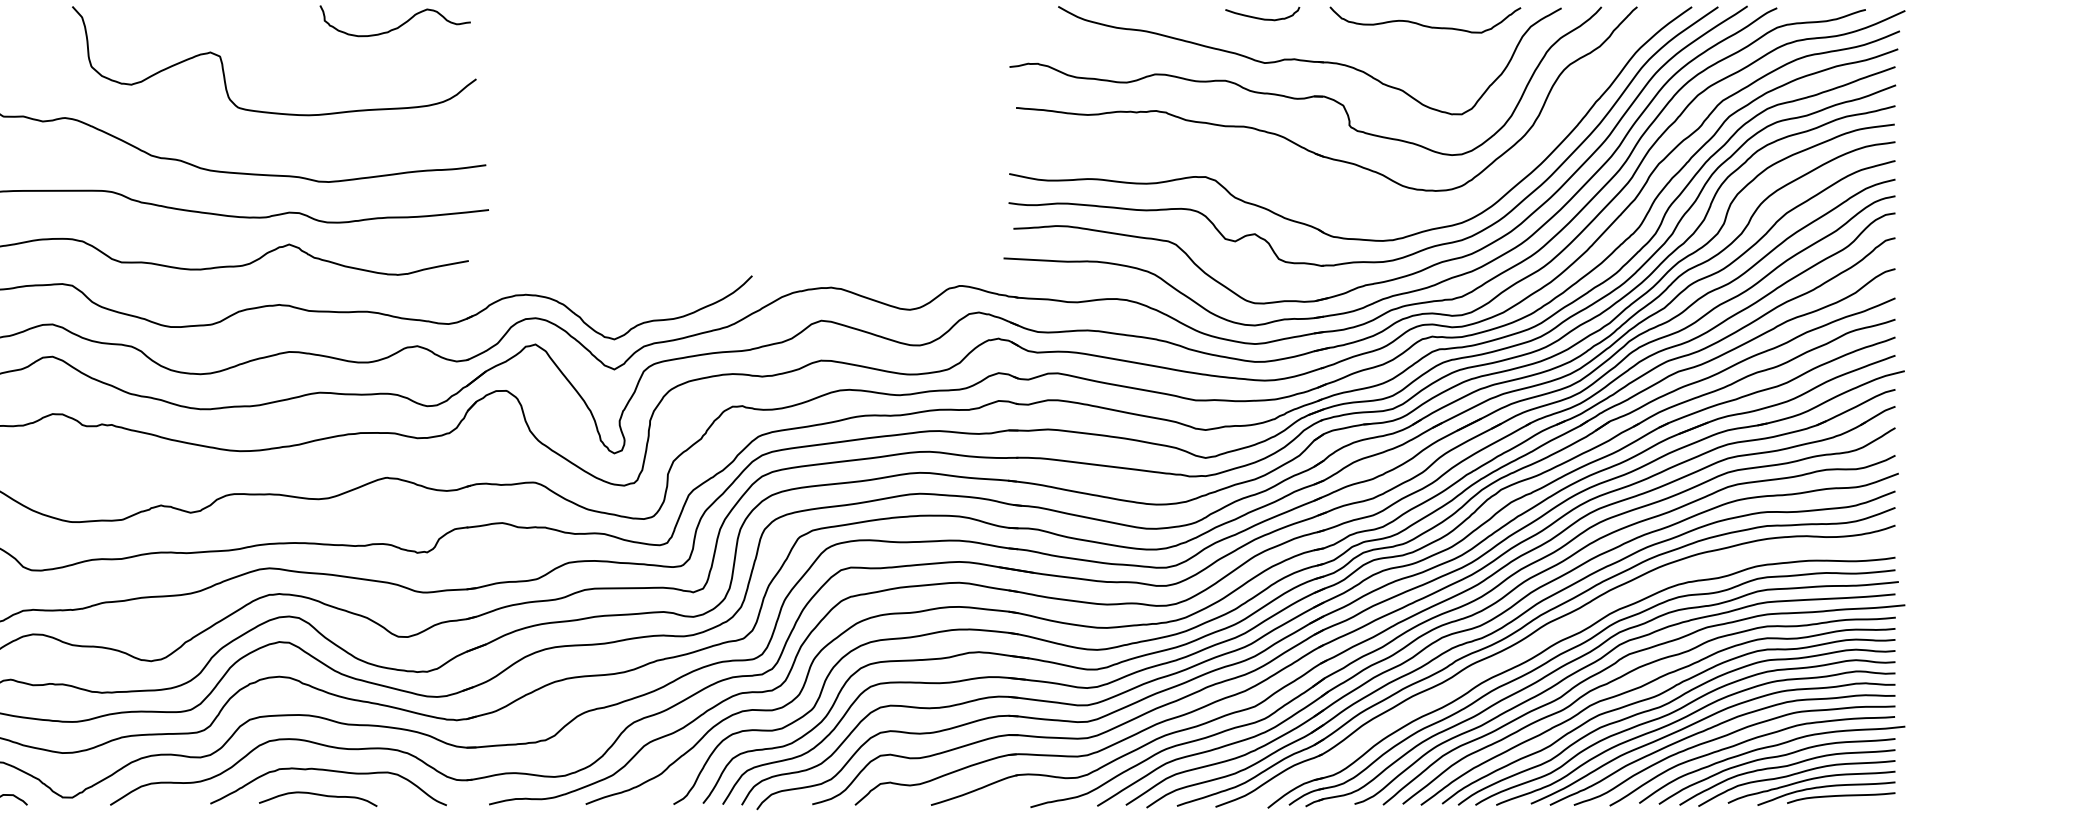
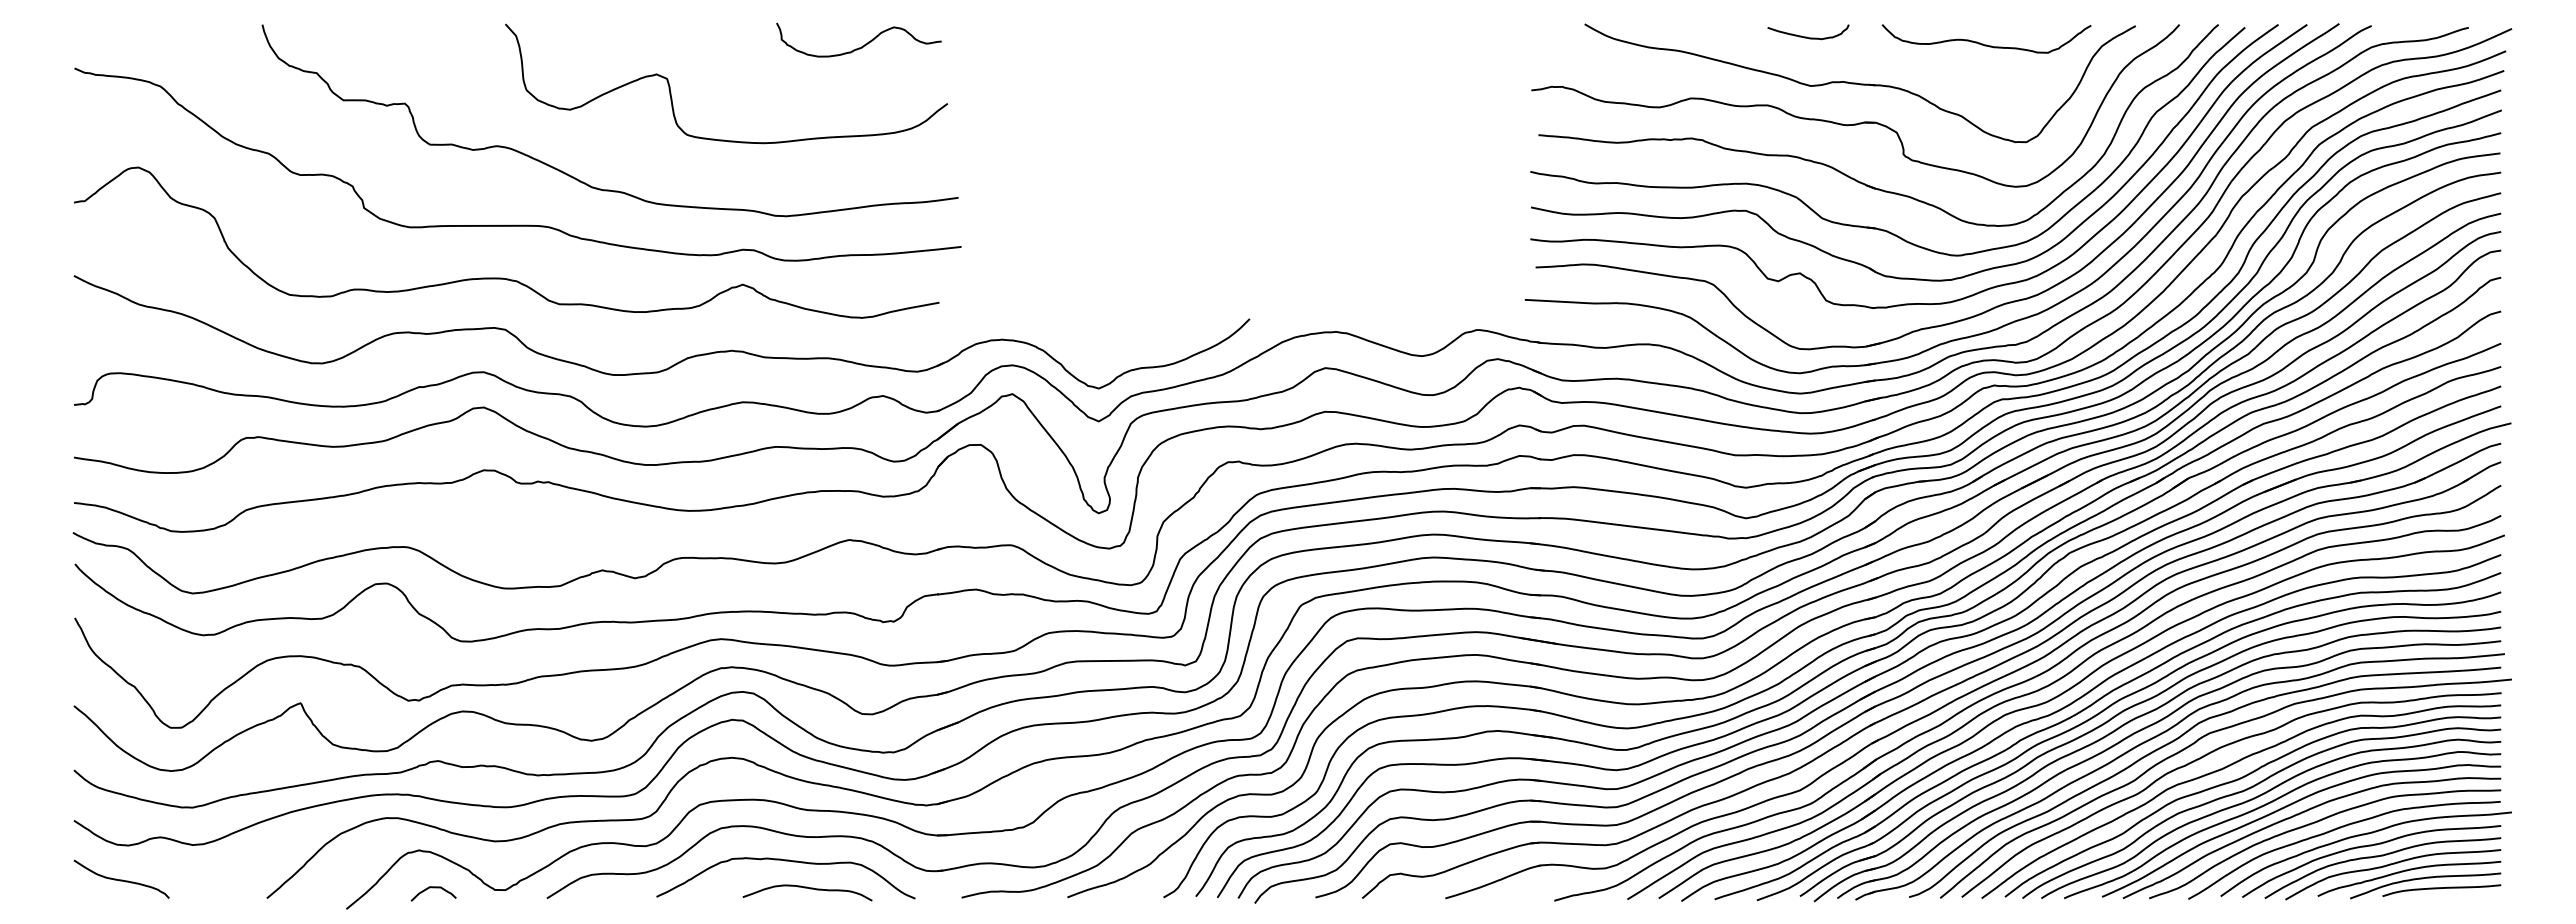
part: (1319, 191) -> (1870, 226), added
part: (1550, 635) -> (2123, 712), added
curve: (318, 795) -> (807, 888), moved

